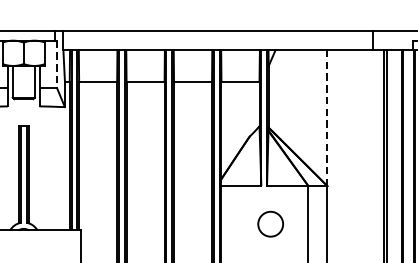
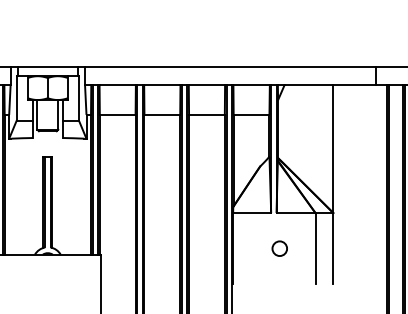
line: (57, 65) -> (79, 99), dashed -> solid
line: (327, 118) -> (333, 149), dashed -> solid
circle: (270, 223) -> (279, 248), size x0.62

